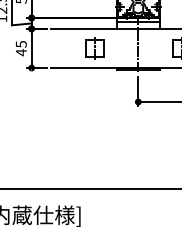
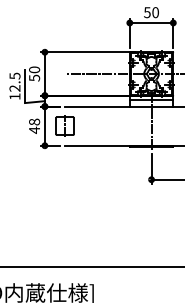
text: (21, 43) -> (34, 121), 45 -> 48
part: (94, 47) -> (64, 125), moved

